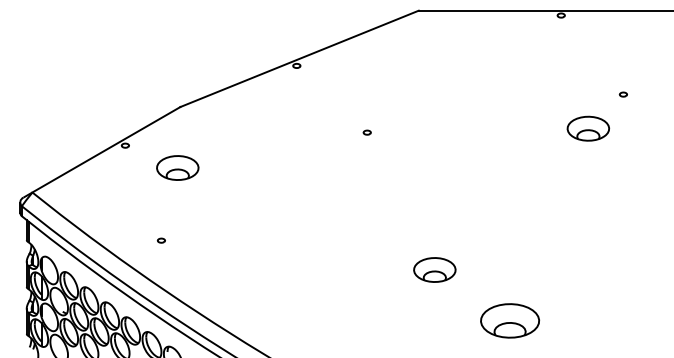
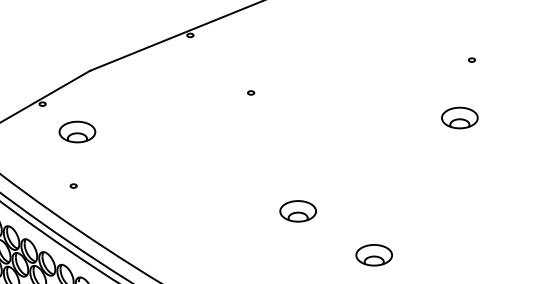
part: (588, 128) -> (459, 117), moved
part: (177, 167) -> (77, 131), moved
part: (434, 269) -> (297, 210), moved
part: (509, 320) -> (373, 254), size x0.71

